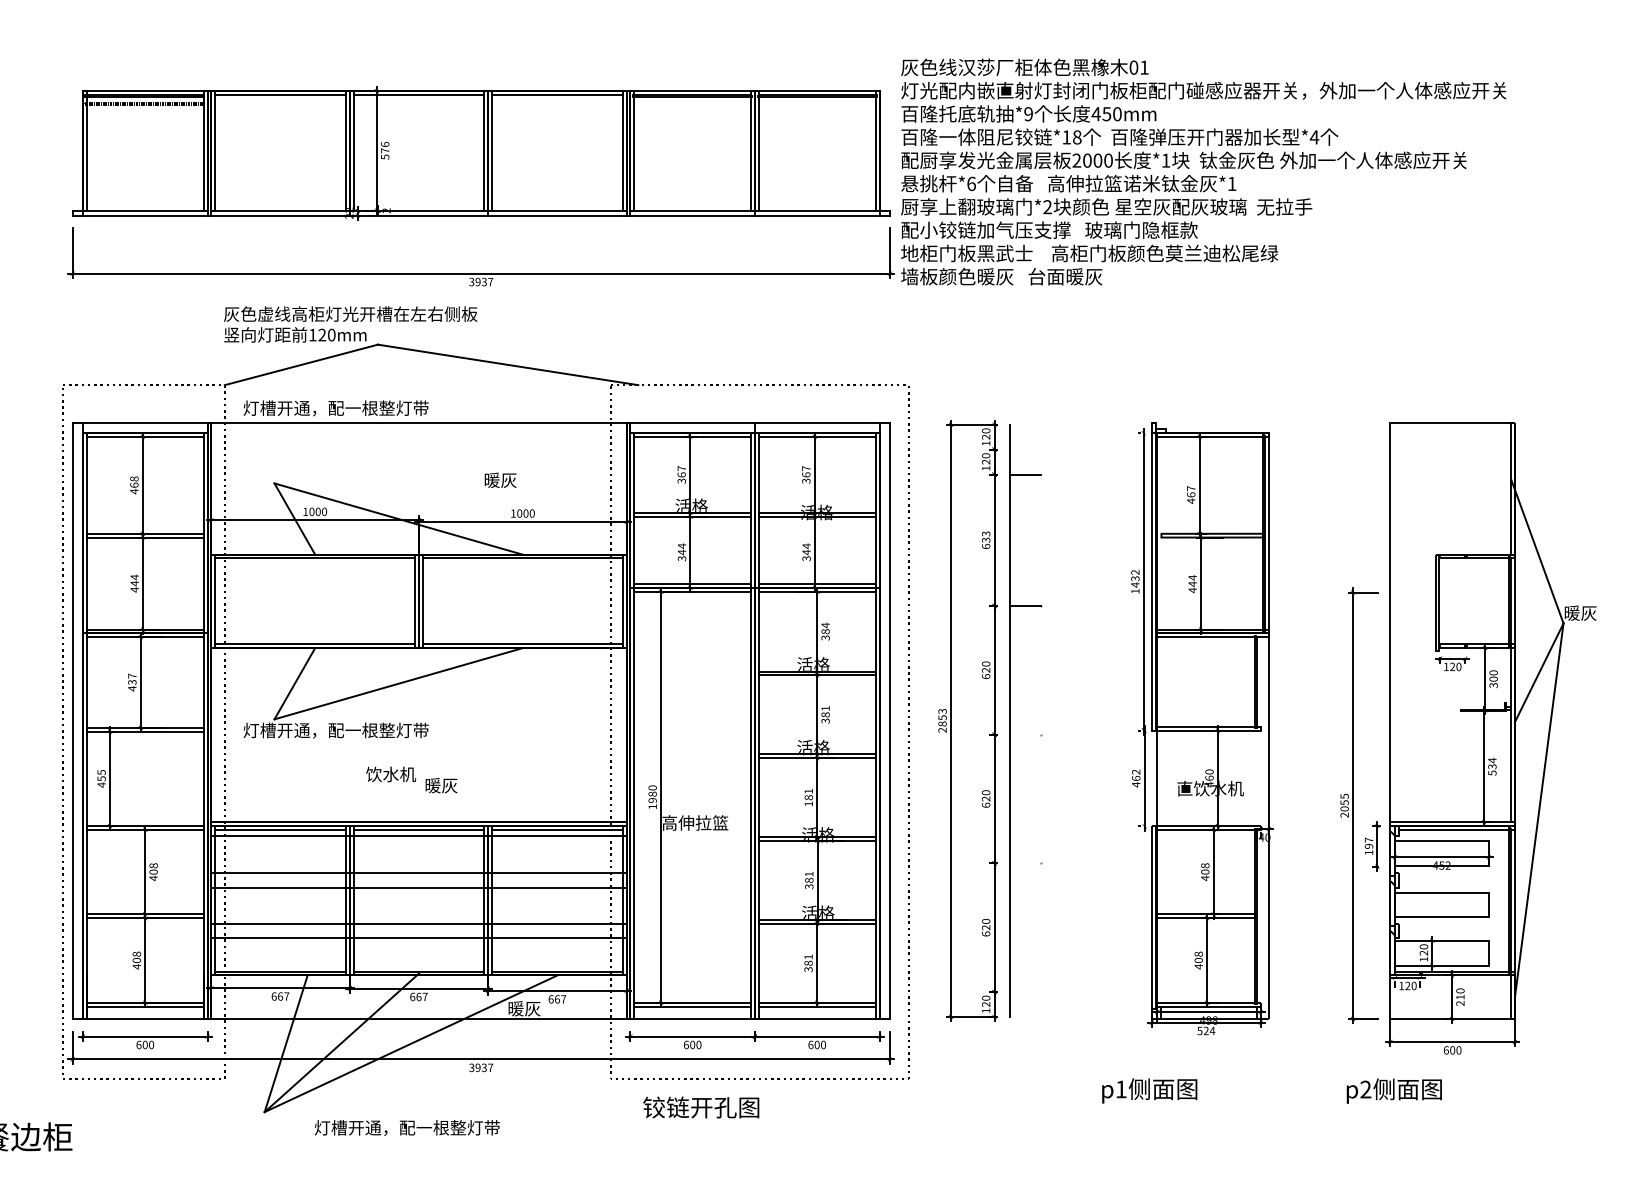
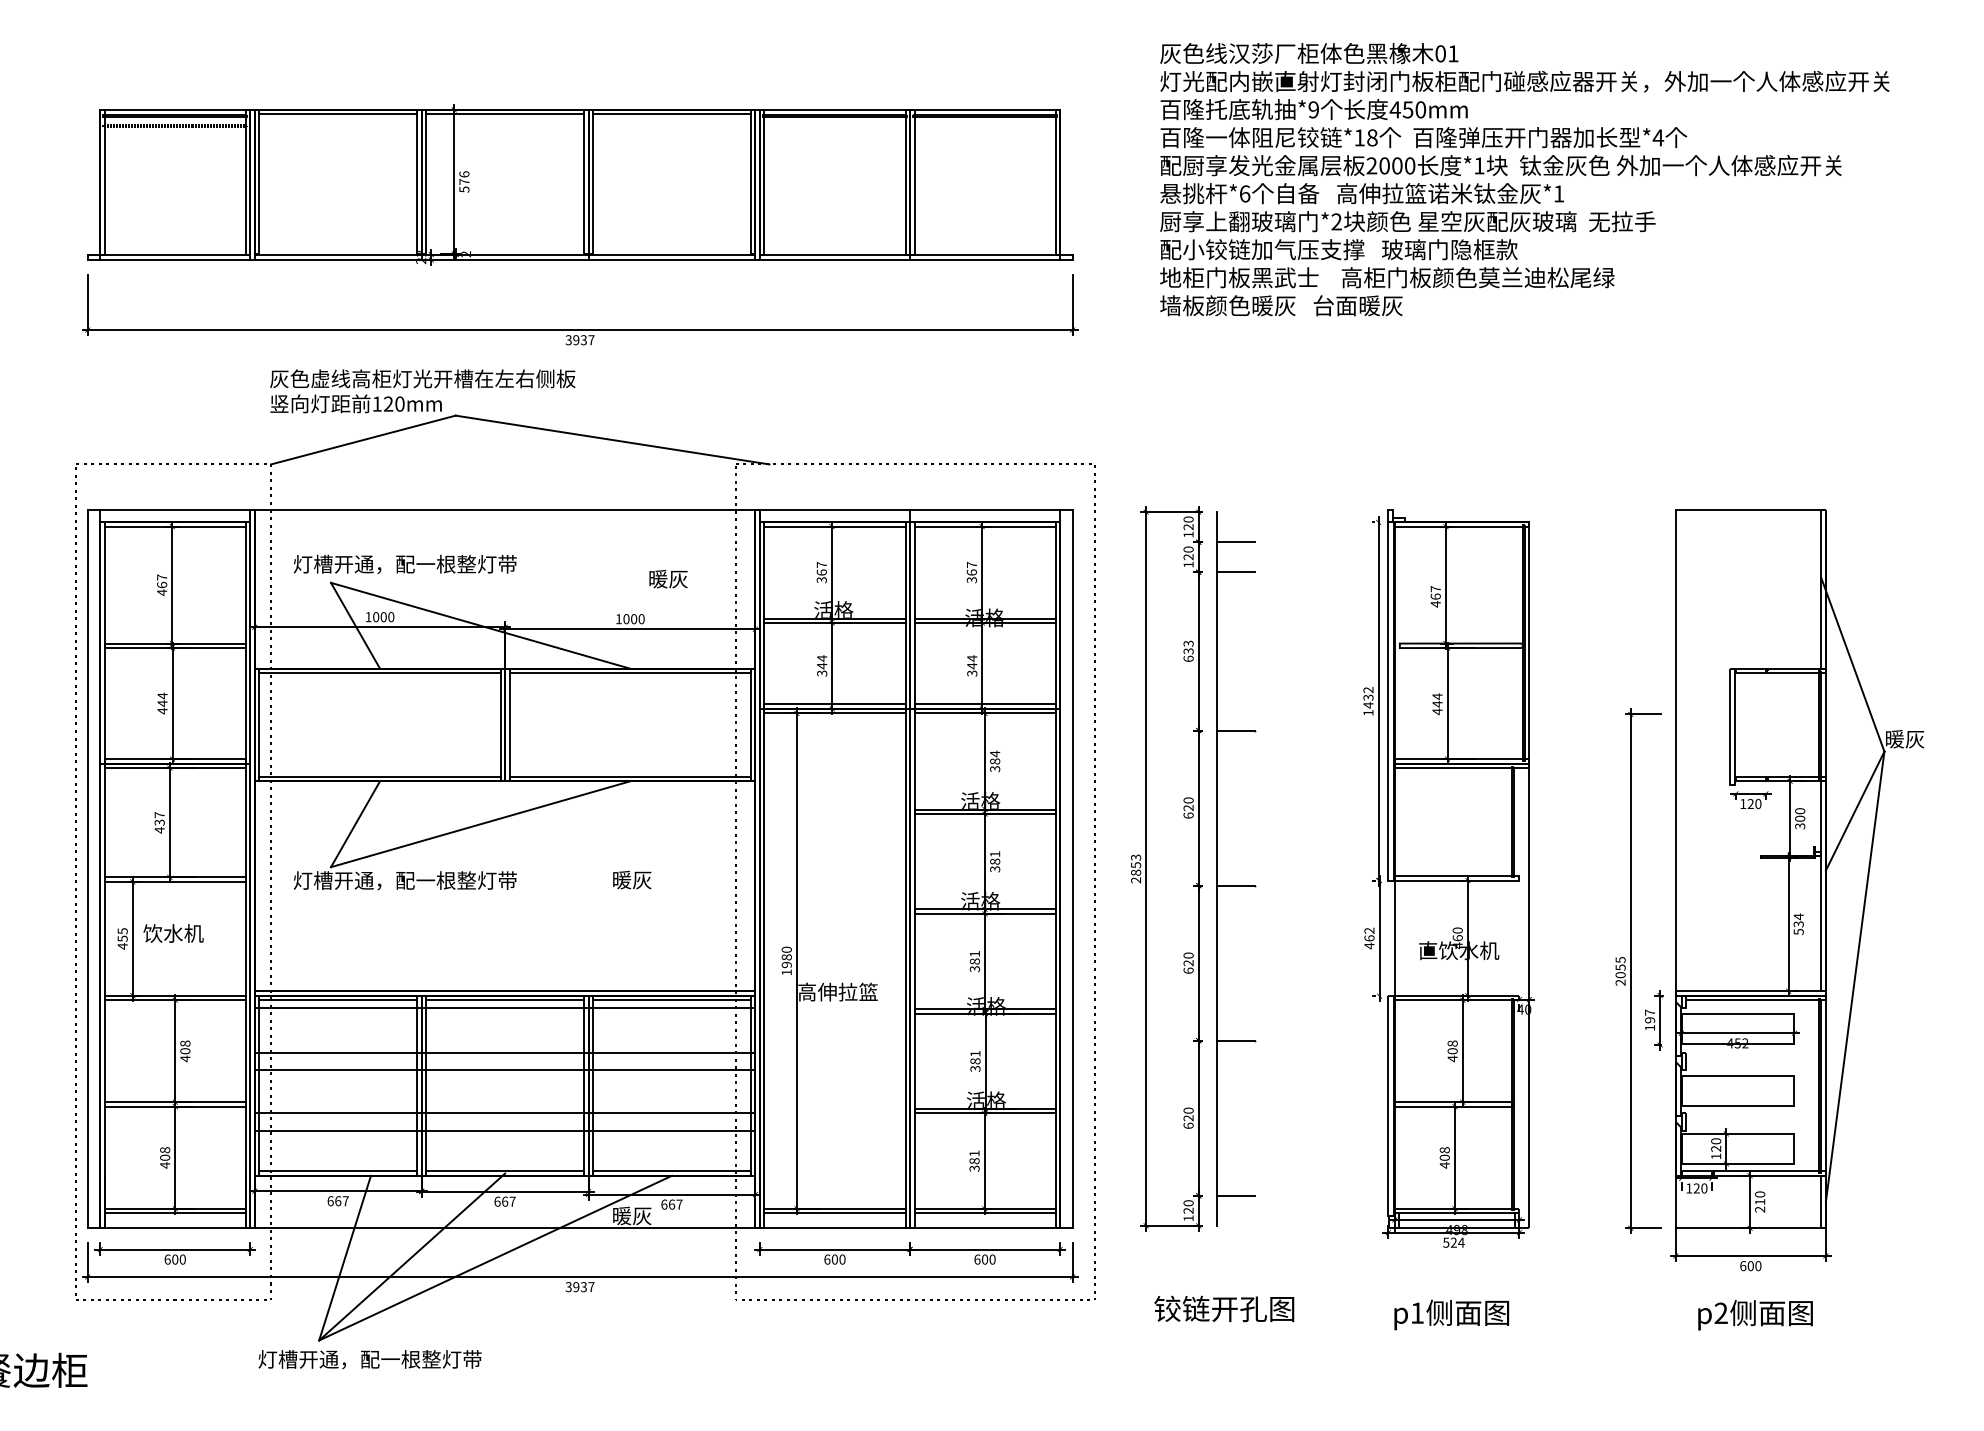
text: (1203, 171) -> (1524, 179), moved
text: (335, 407) -> (404, 563), moved
line: (1025, 449) -> (1235, 542), added
text: (134, 478) -> (162, 577), 468 -> 467
text: (500, 479) -> (668, 578), moved
line: (1025, 734) -> (1235, 885), added
text: (391, 774) -> (173, 933), moved
text: (441, 785) -> (632, 879), moved
text: (808, 804) -> (974, 969), 181 -> 381
line: (1025, 863) -> (1235, 1040), added
line: (1025, 991) -> (1235, 1195), added
text: (1149, 1090) -> (1451, 1314), moved
text: (1394, 1091) -> (1755, 1315), moved
text: (701, 1107) -> (1224, 1308), moved
text: (406, 1127) -> (369, 1359), moved

